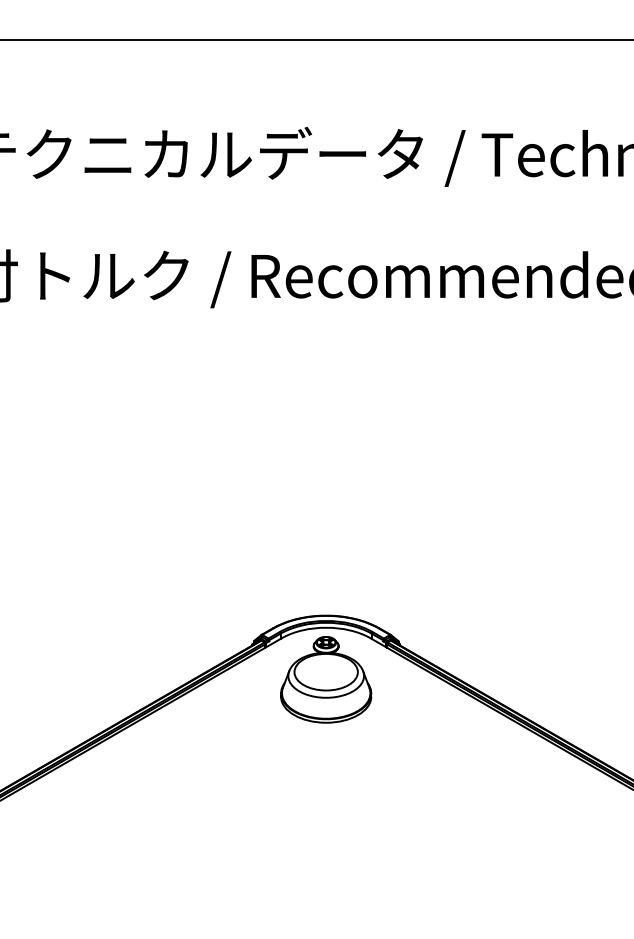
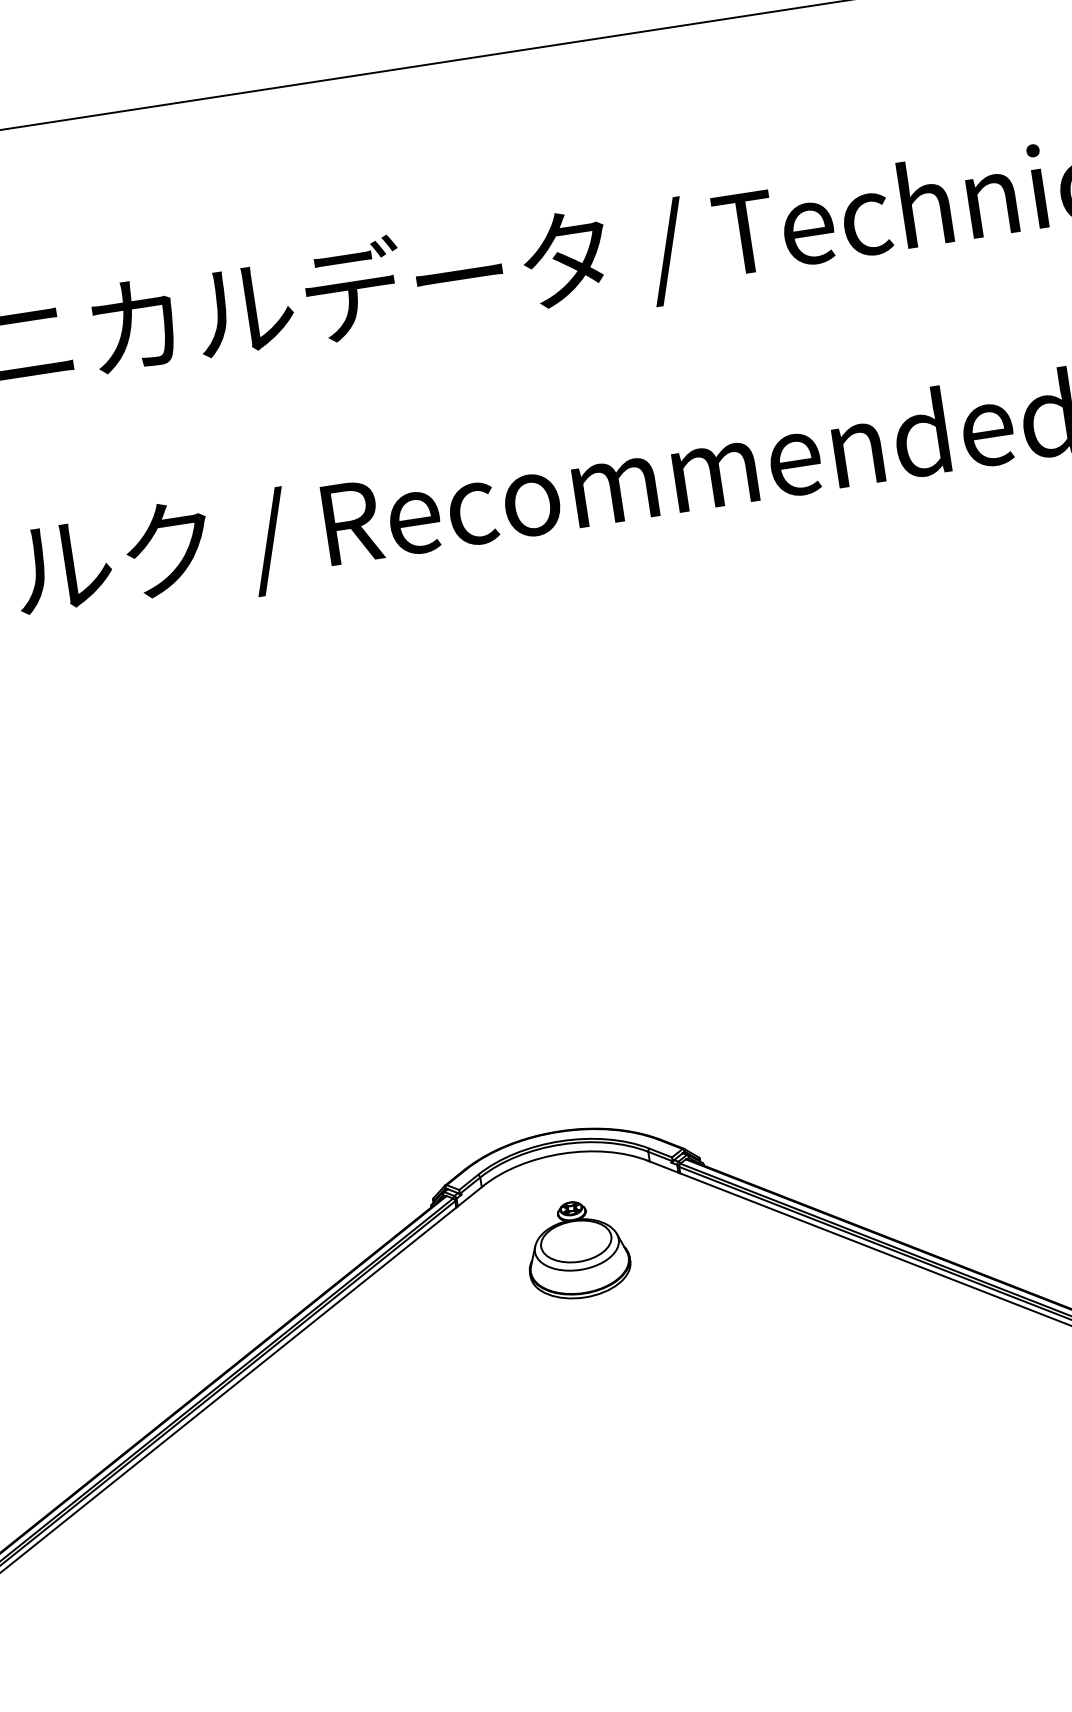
part: (326, 679) -> (577, 1249), size x0.6

